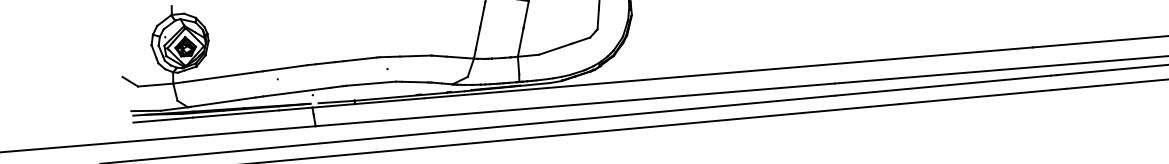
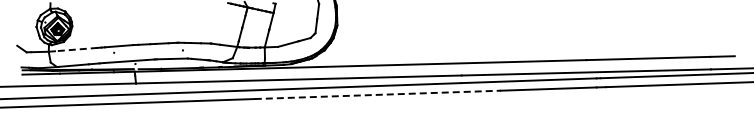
line: (217, 77) -> (76, 49), solid -> dashed
line: (703, 121) -> (378, 94), solid -> dashed

